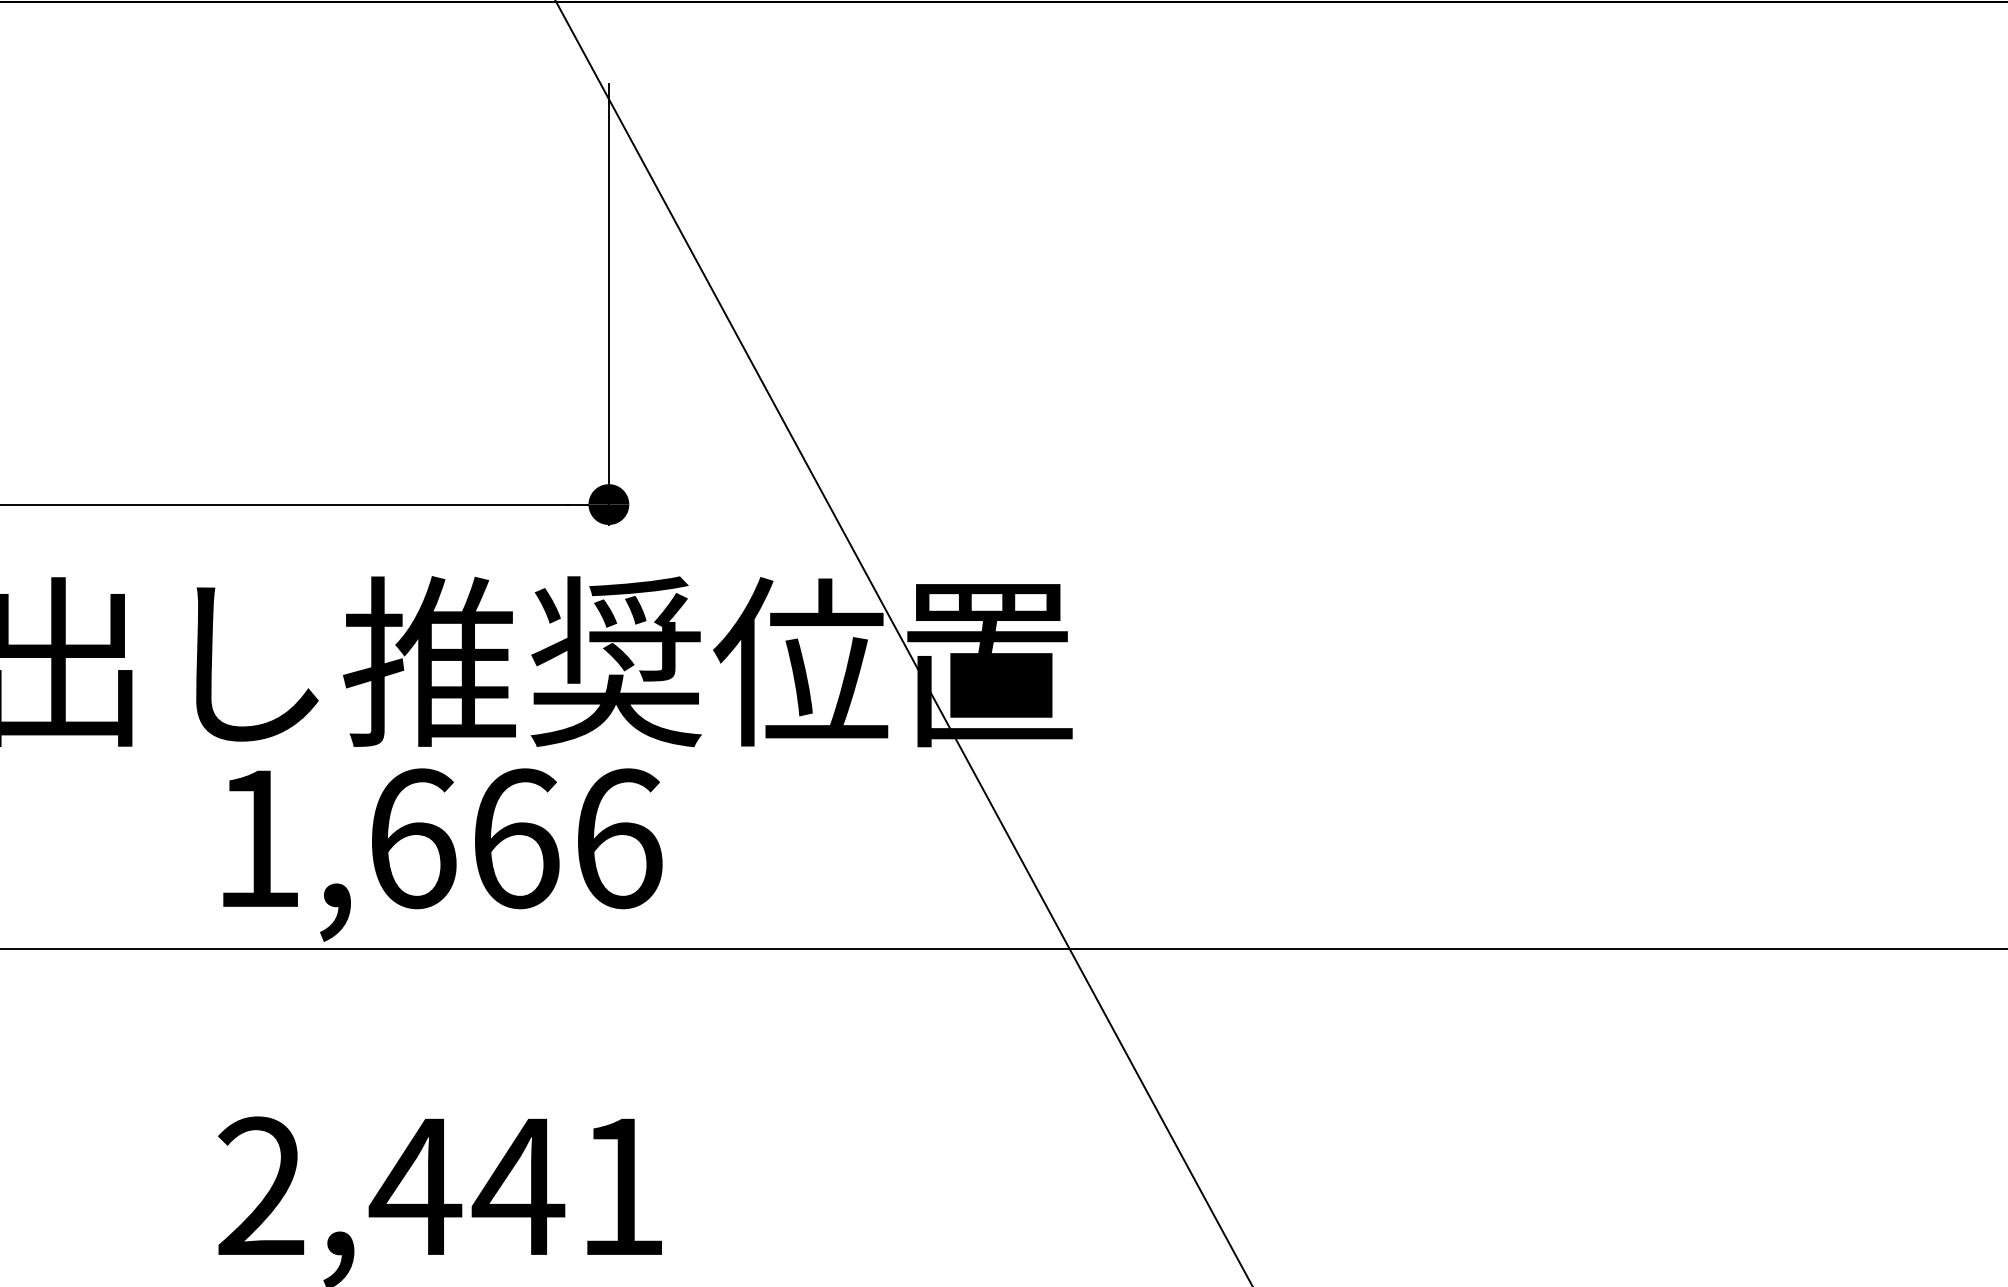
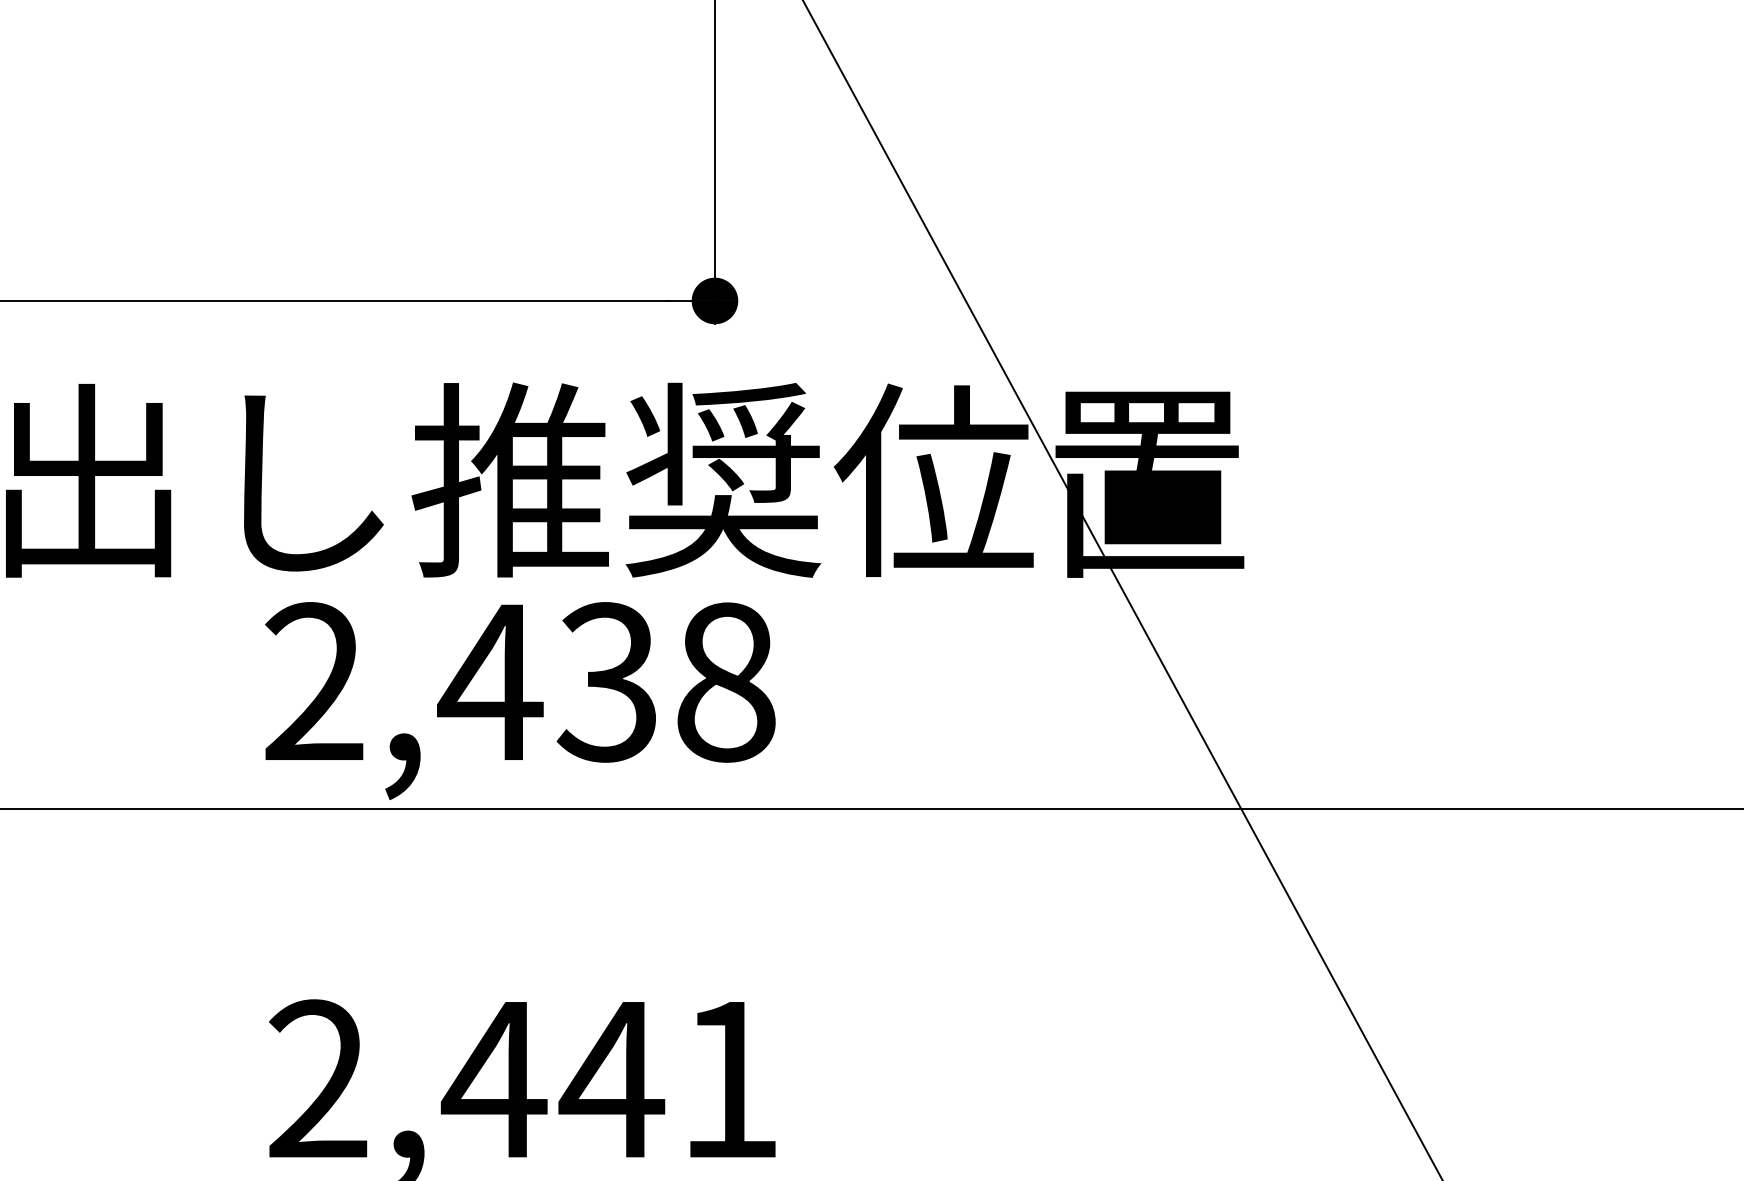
text: (438, 838) -> (520, 682), 1,666 -> 2,438

